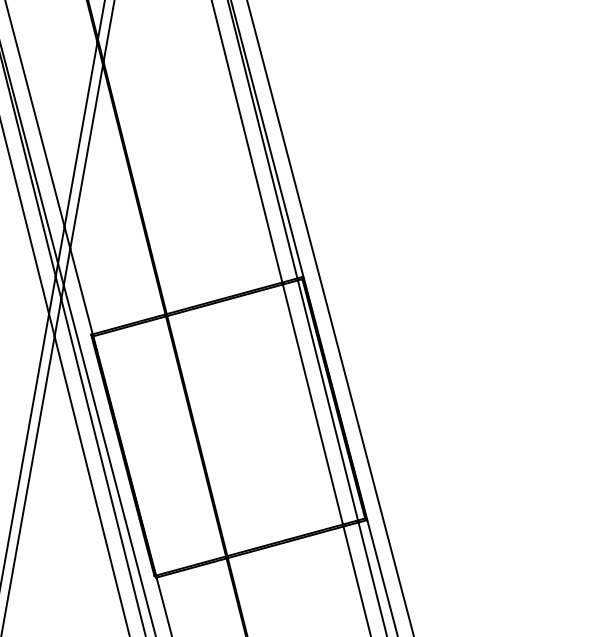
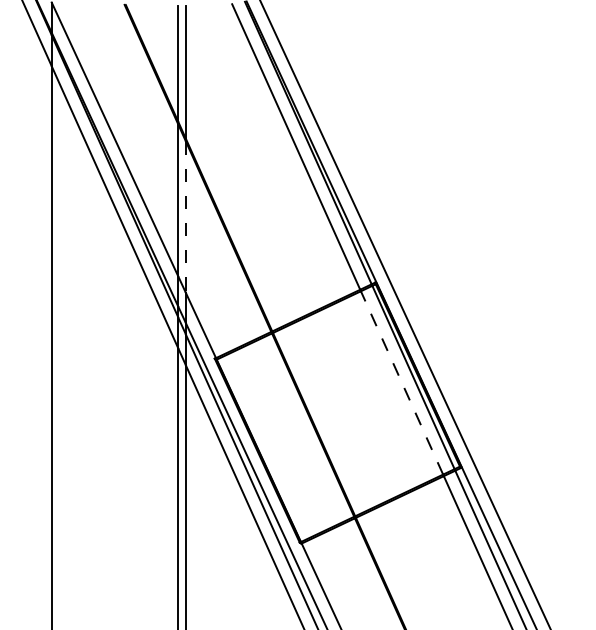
line: (86, 157) -> (185, 217), solid -> dashed
line: (312, 403) -> (401, 382), solid -> dashed

